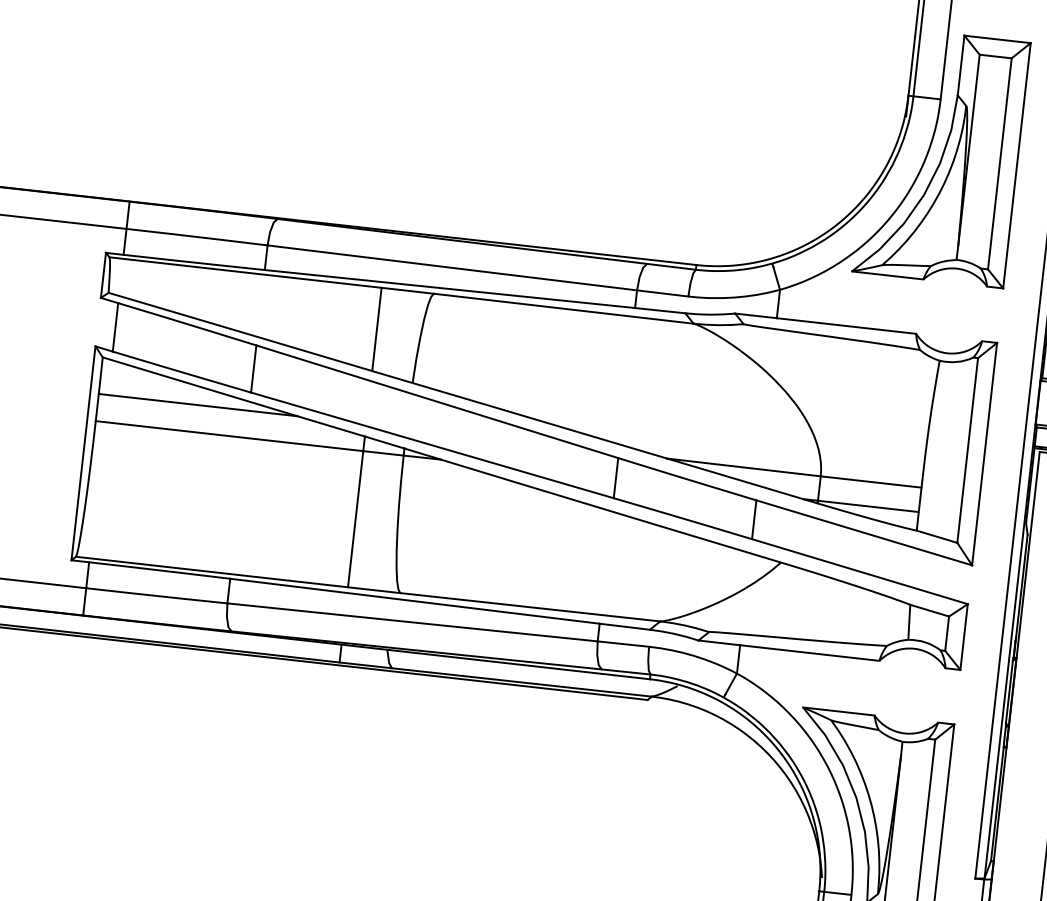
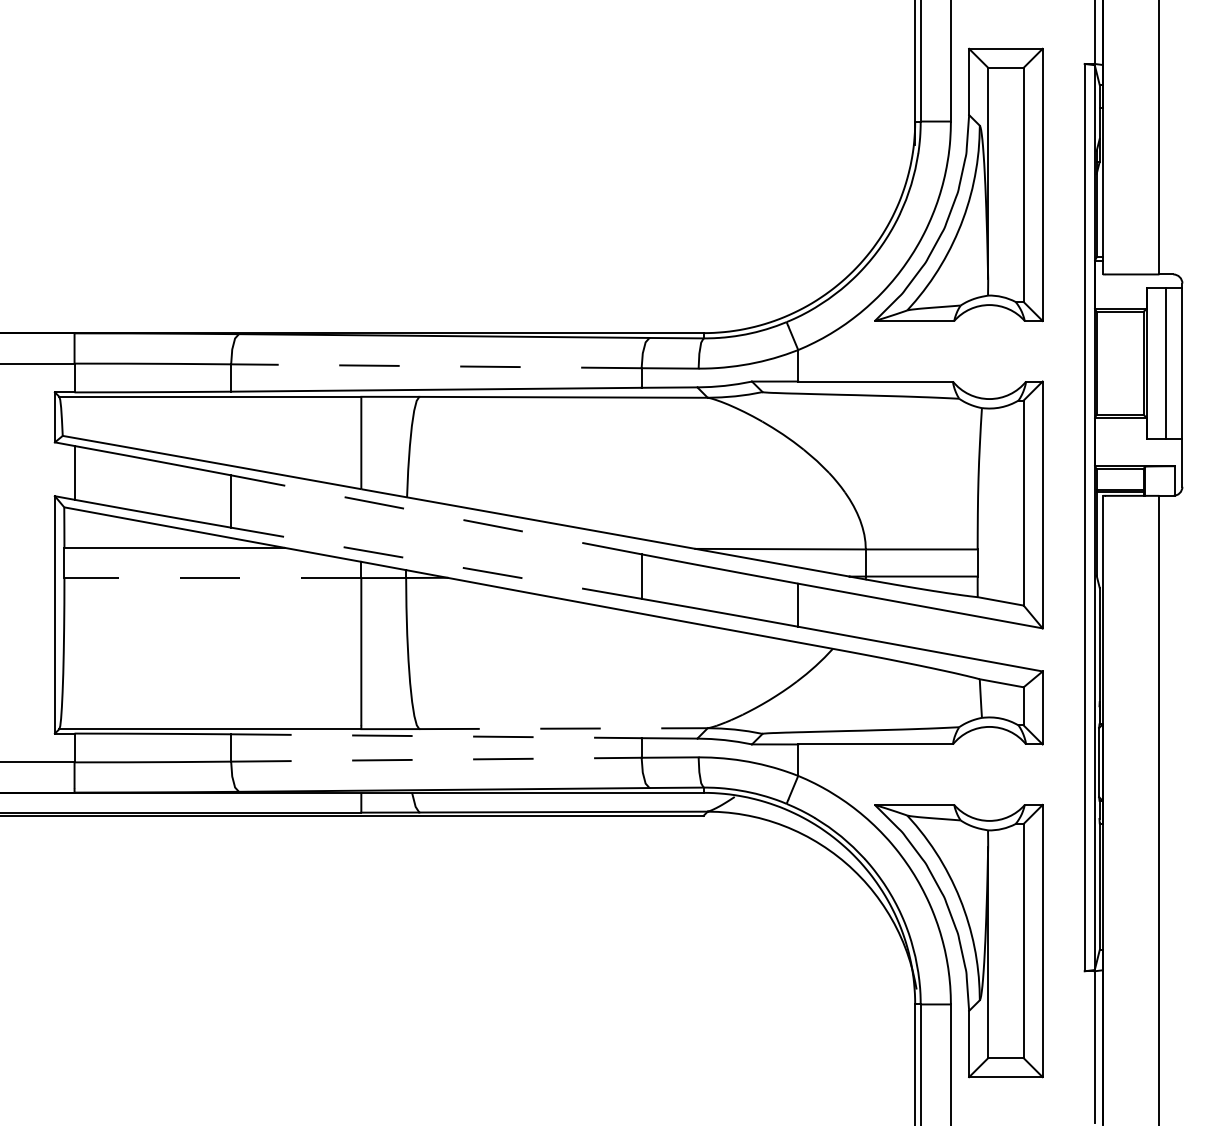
line: (451, 268) -> (435, 366), solid -> dashed
line: (436, 401) -> (435, 514), solid -> dashed
line: (229, 436) -> (212, 578), solid -> dashed
line: (431, 445) -> (435, 563), solid -> dashed
line: (415, 601) -> (436, 736), solid -> dashed
line: (531, 607) -> (564, 728), solid -> dashed
line: (412, 622) -> (436, 759), solid -> dashed

